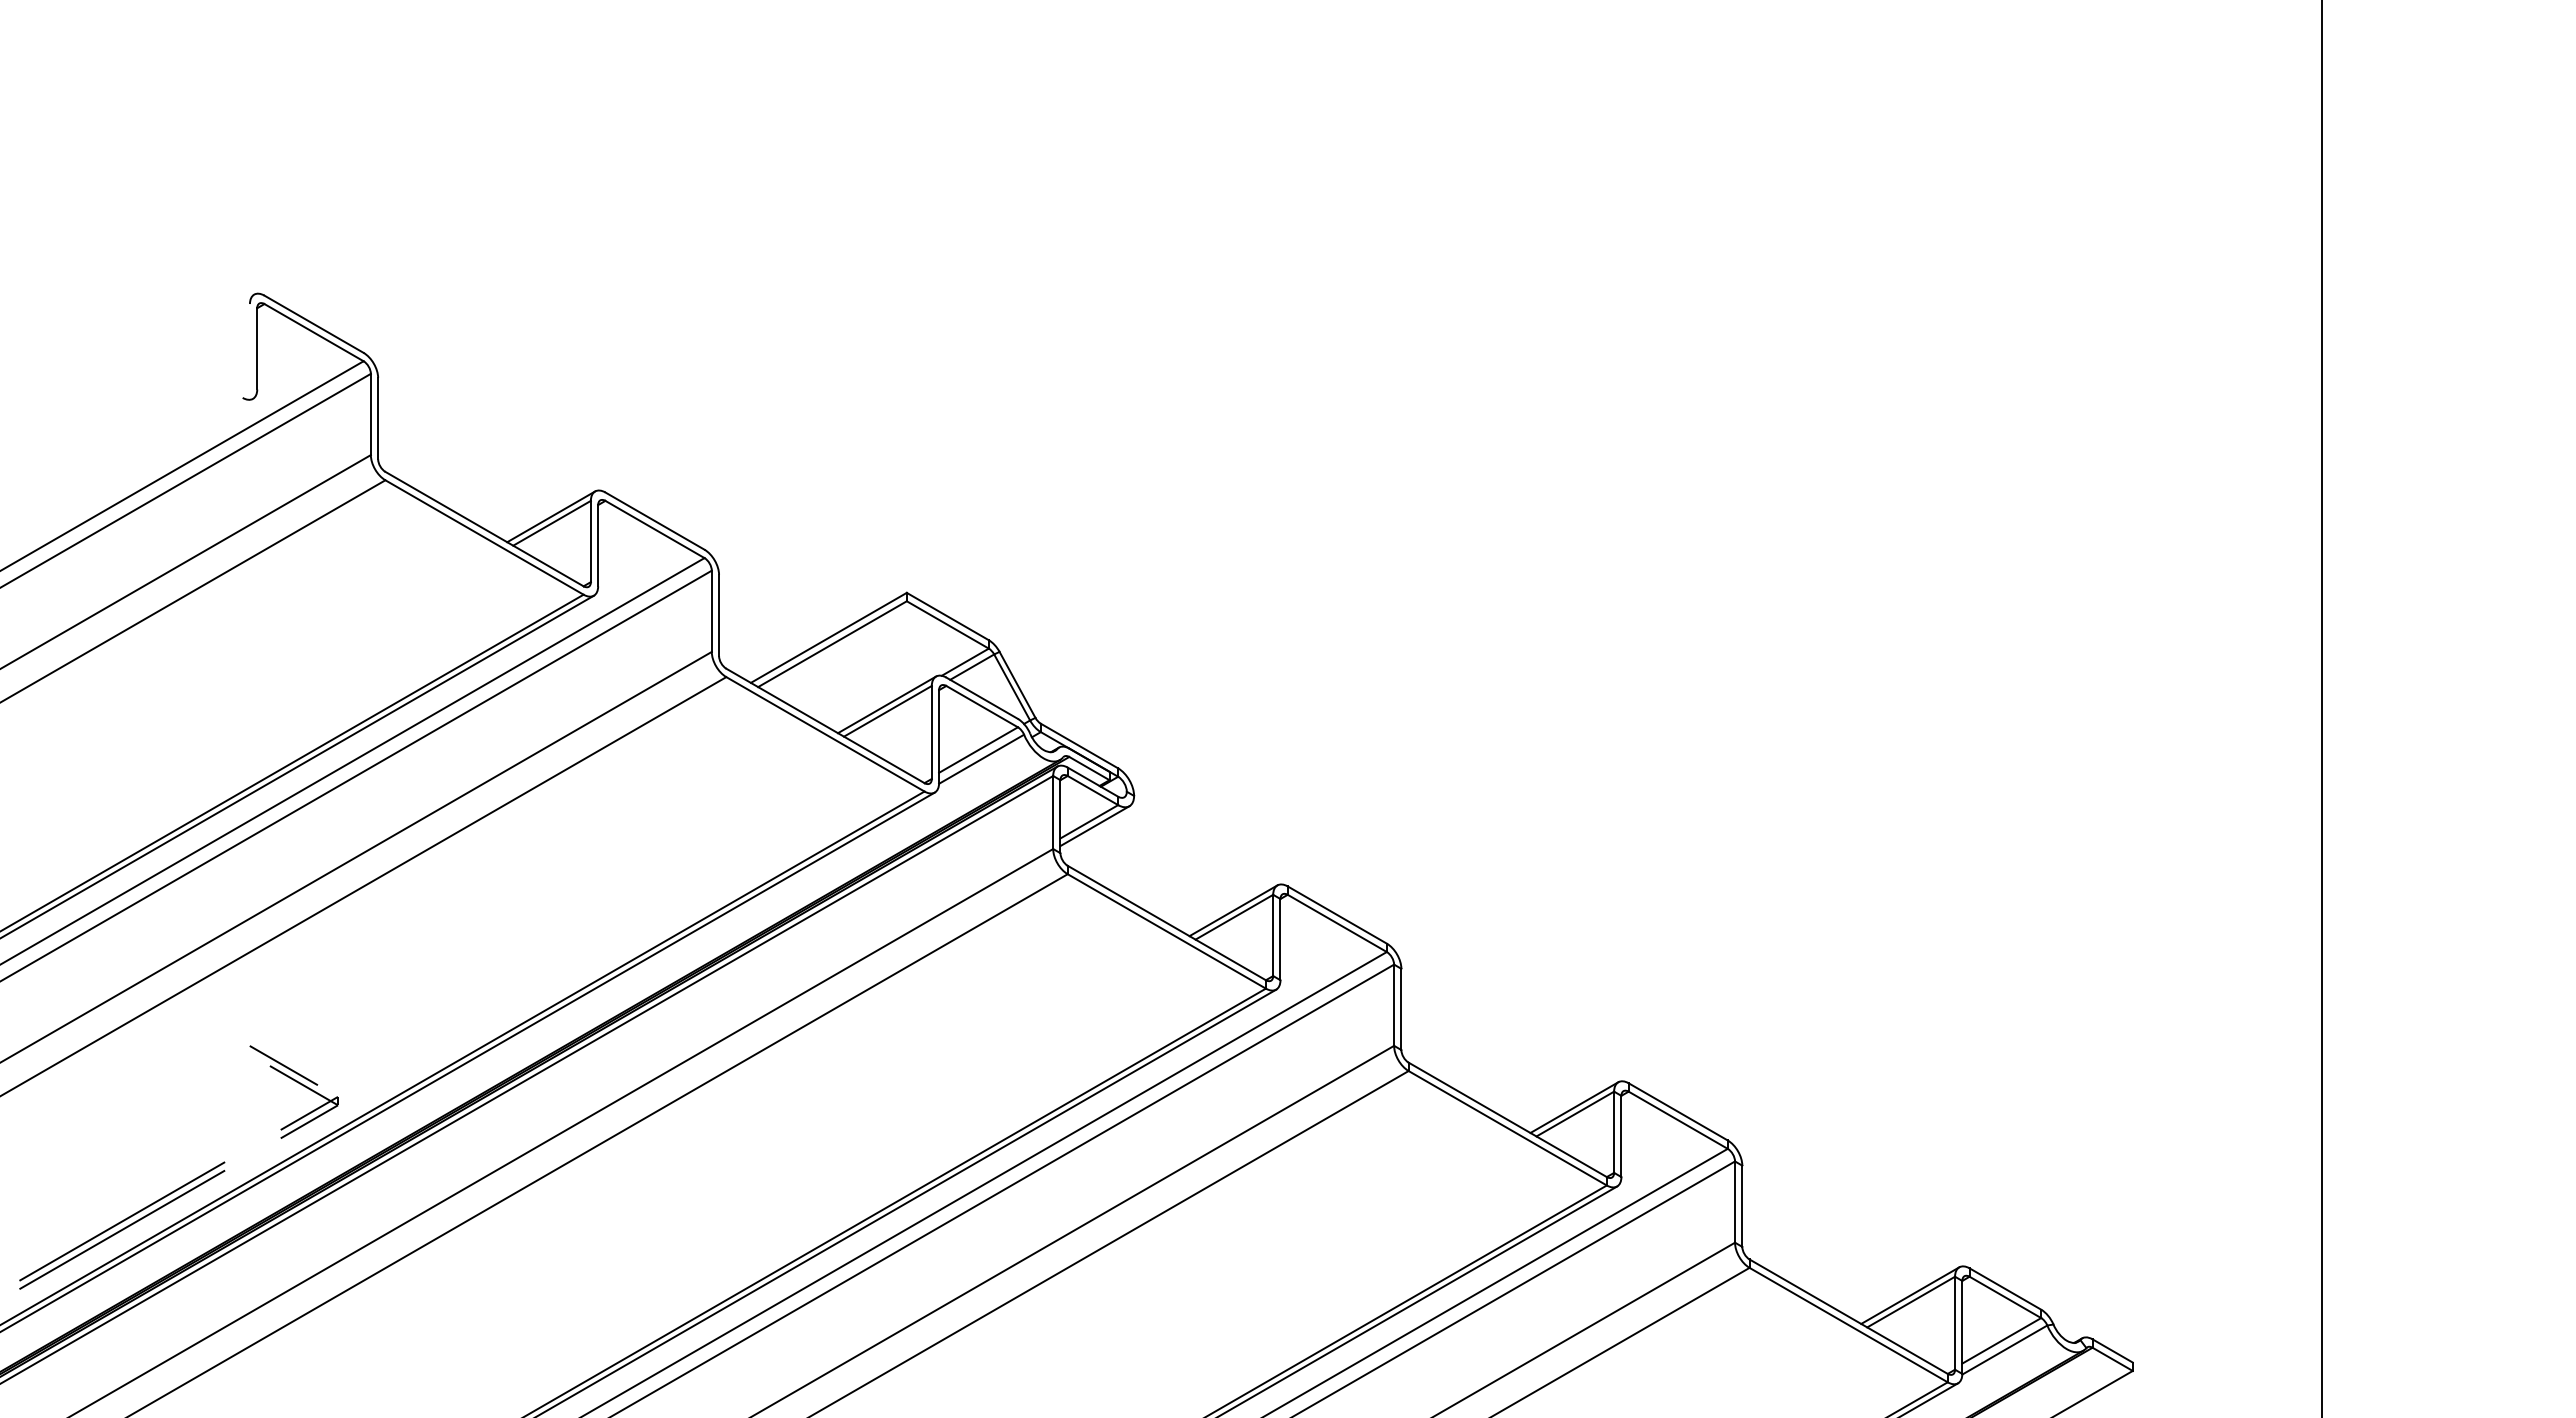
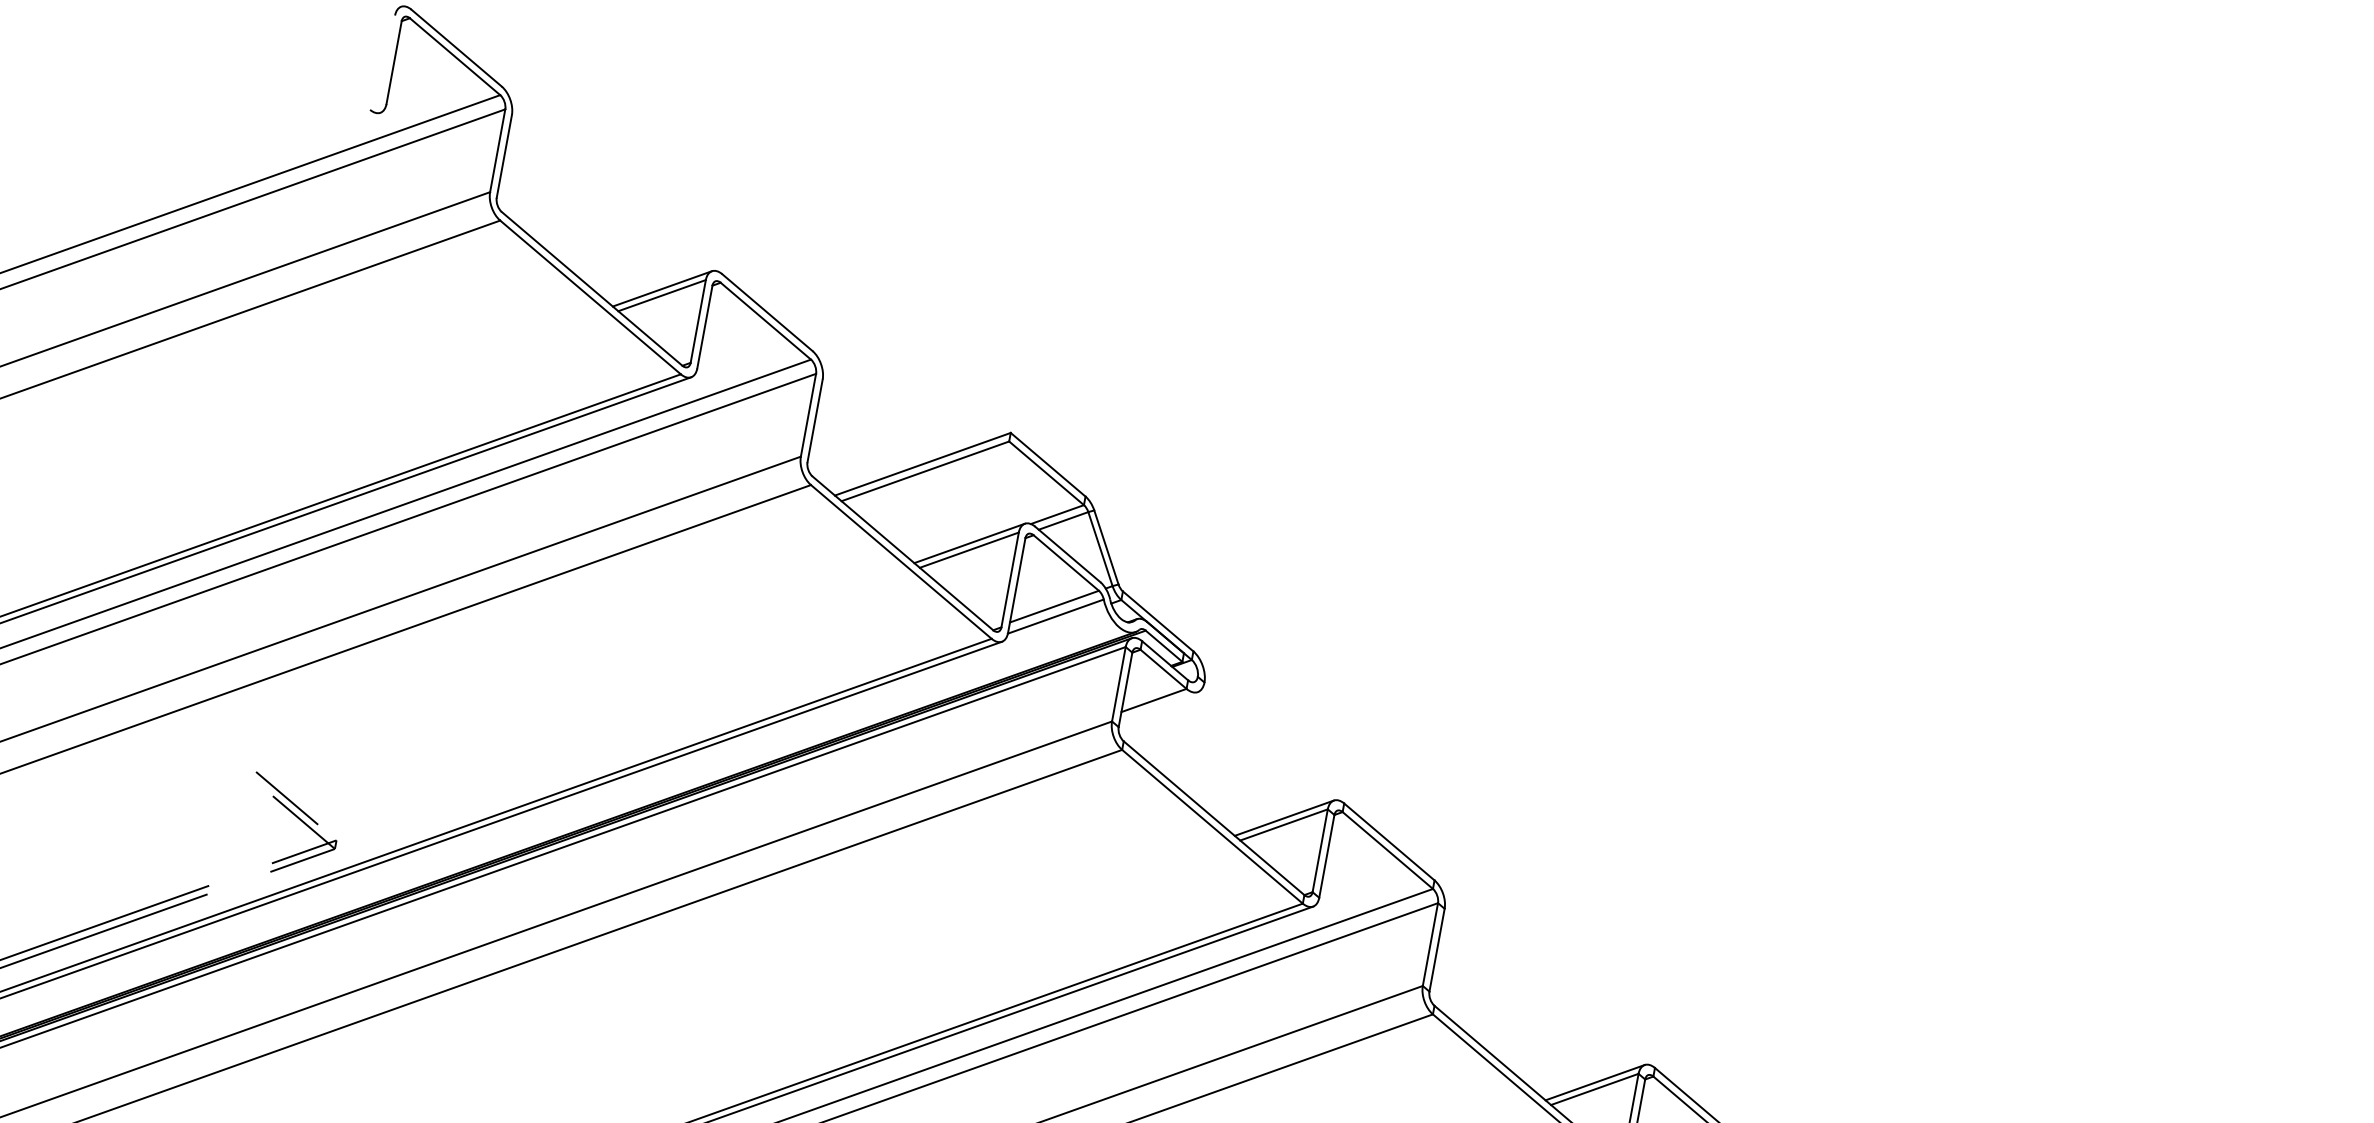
line: (1094, 826) -> (1158, 706), removed

